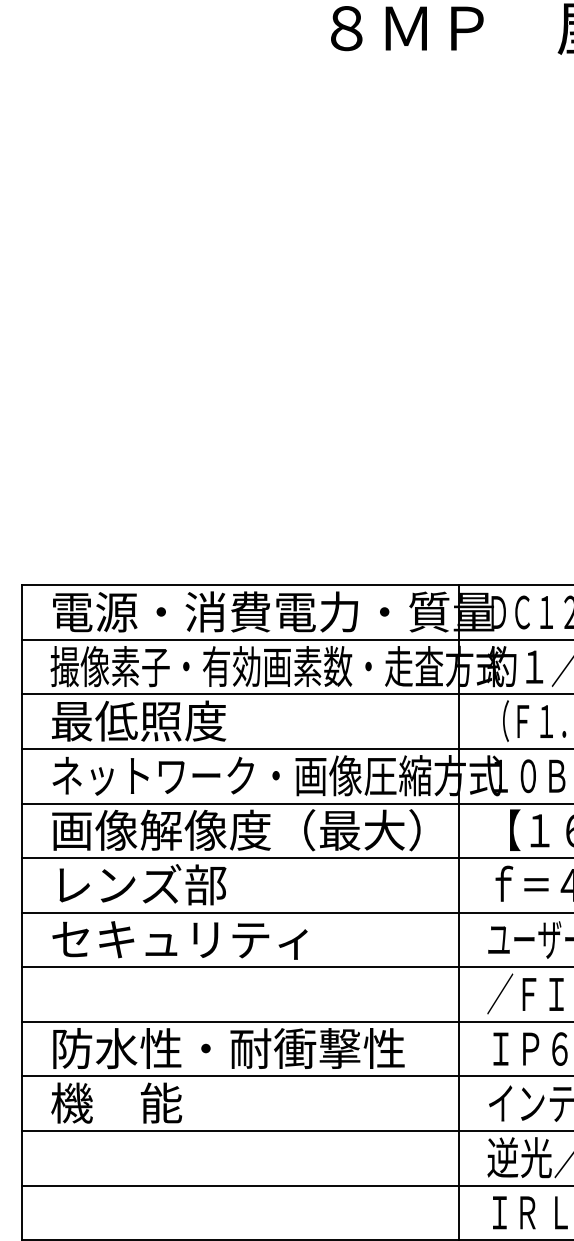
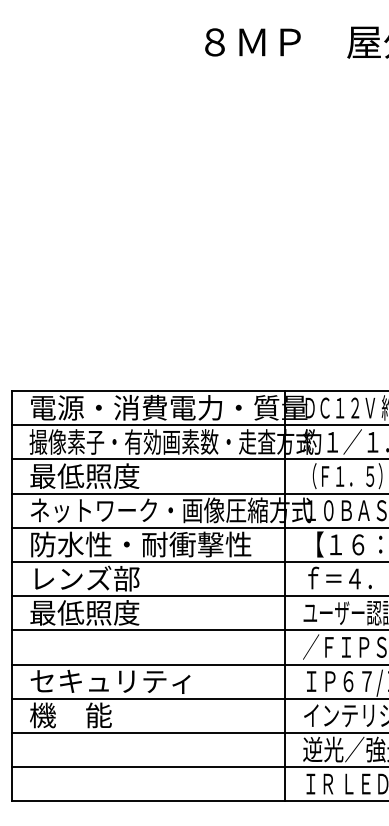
text: (235, 830) -> (145, 544), 画像解像度（最大） -> 防水性・耐衝撃性
text: (179, 938) -> (110, 612), セキュリティ -> 最低照度
text: (227, 1048) -> (140, 681), 防水性・耐衝撃性 -> セキュリティ

